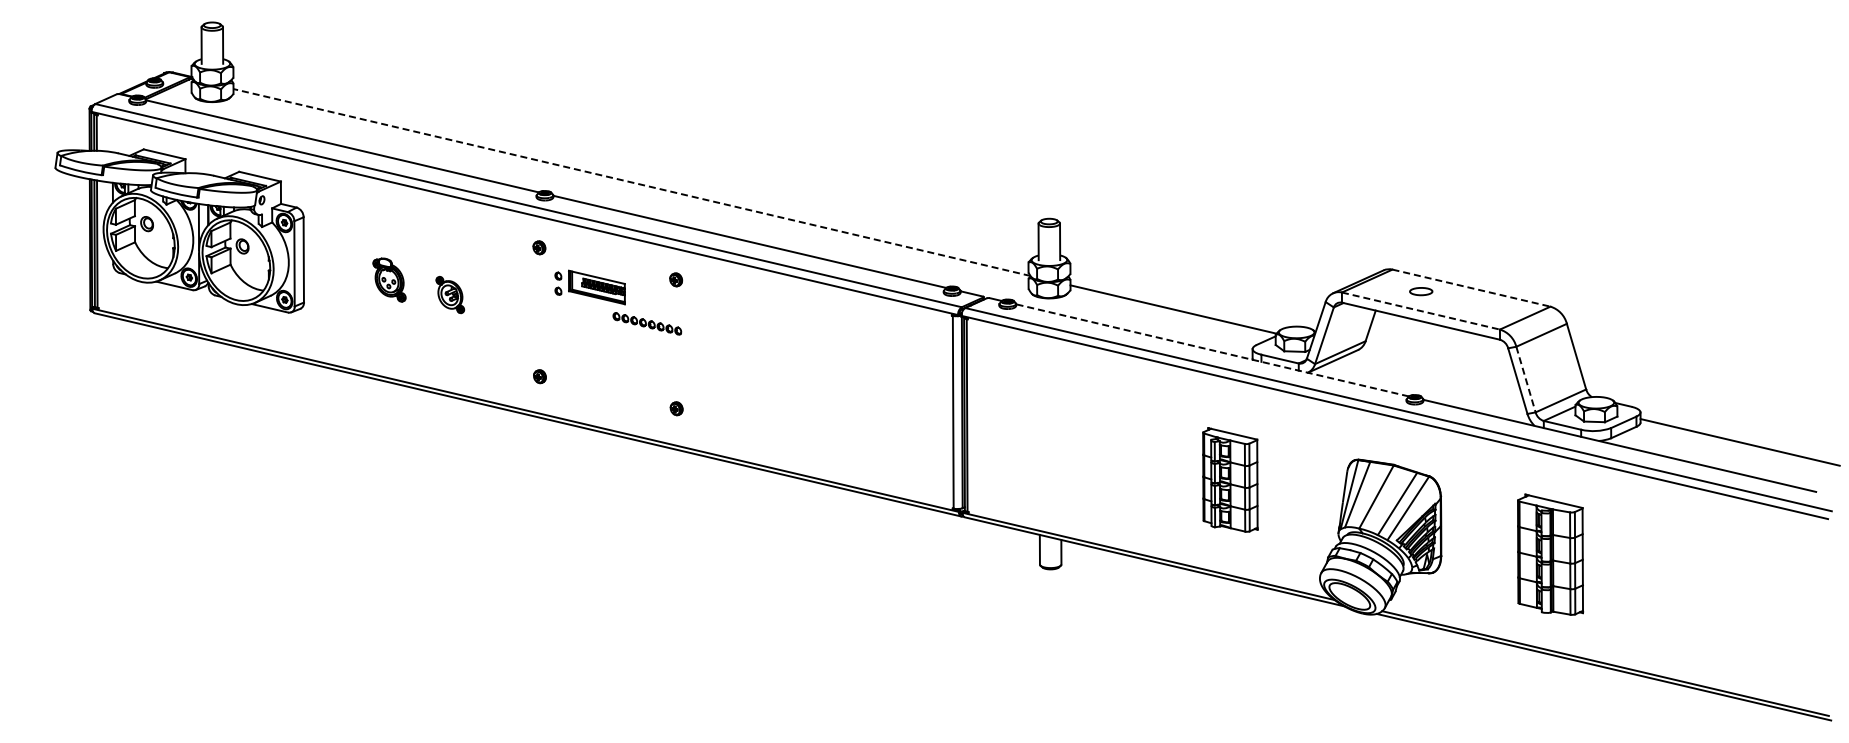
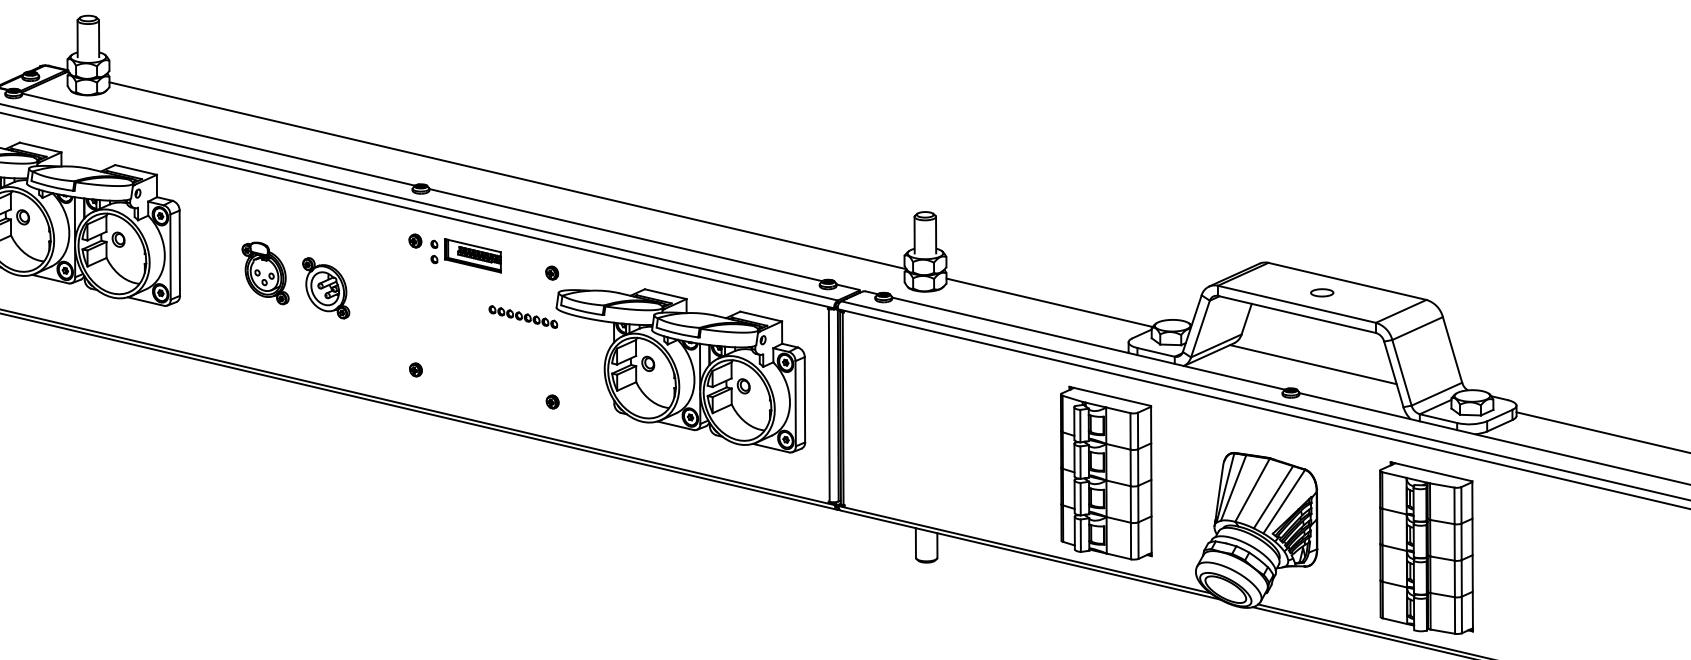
line: (631, 182) -> (507, 175), dashed -> solid
part: (389, 279) -> (265, 272), size x1.43
part: (589, 287) -> (465, 255), moved
line: (1472, 288) -> (1348, 281), dashed -> solid
part: (1421, 291) -> (1322, 292), moved
part: (450, 294) -> (326, 287), size x1.67
line: (1421, 311) -> (1297, 304), dashed -> solid
line: (1212, 350) -> (1088, 343), dashed -> solid
line: (1437, 370) -> (1313, 363), added
part: (804, 377) -> (680, 370), added
line: (1526, 380) -> (1402, 373), dashed -> solid
part: (1230, 479) -> (1106, 472), size x1.67
part: (1550, 554) -> (1426, 547), size x1.43

